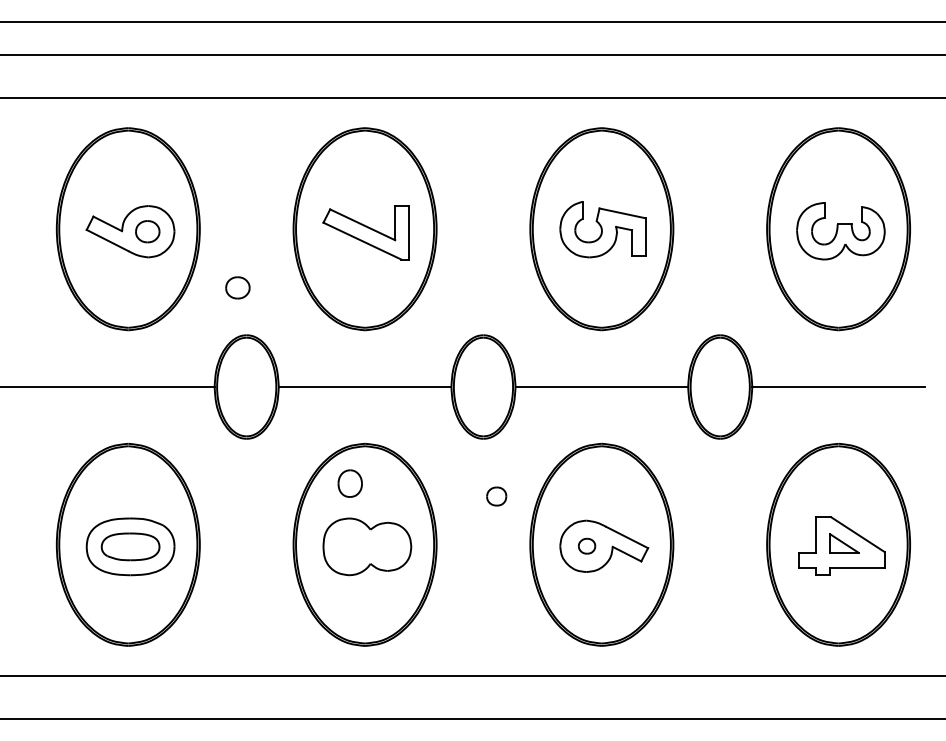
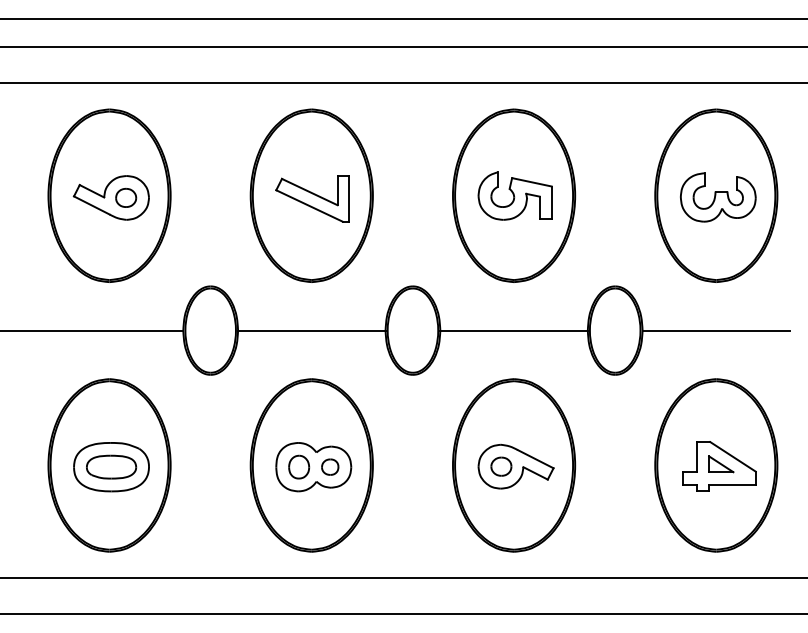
part: (238, 287) -> (203, 245), removed
part: (350, 482) -> (299, 466), moved
part: (496, 495) -> (330, 466), moved
part: (587, 546) -> (501, 466), size x1.43

